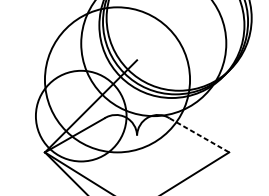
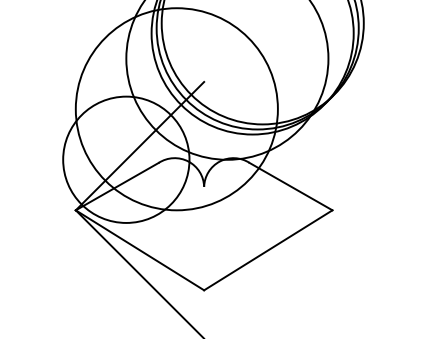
line: (199, 135) -> (291, 186), dashed -> solid

